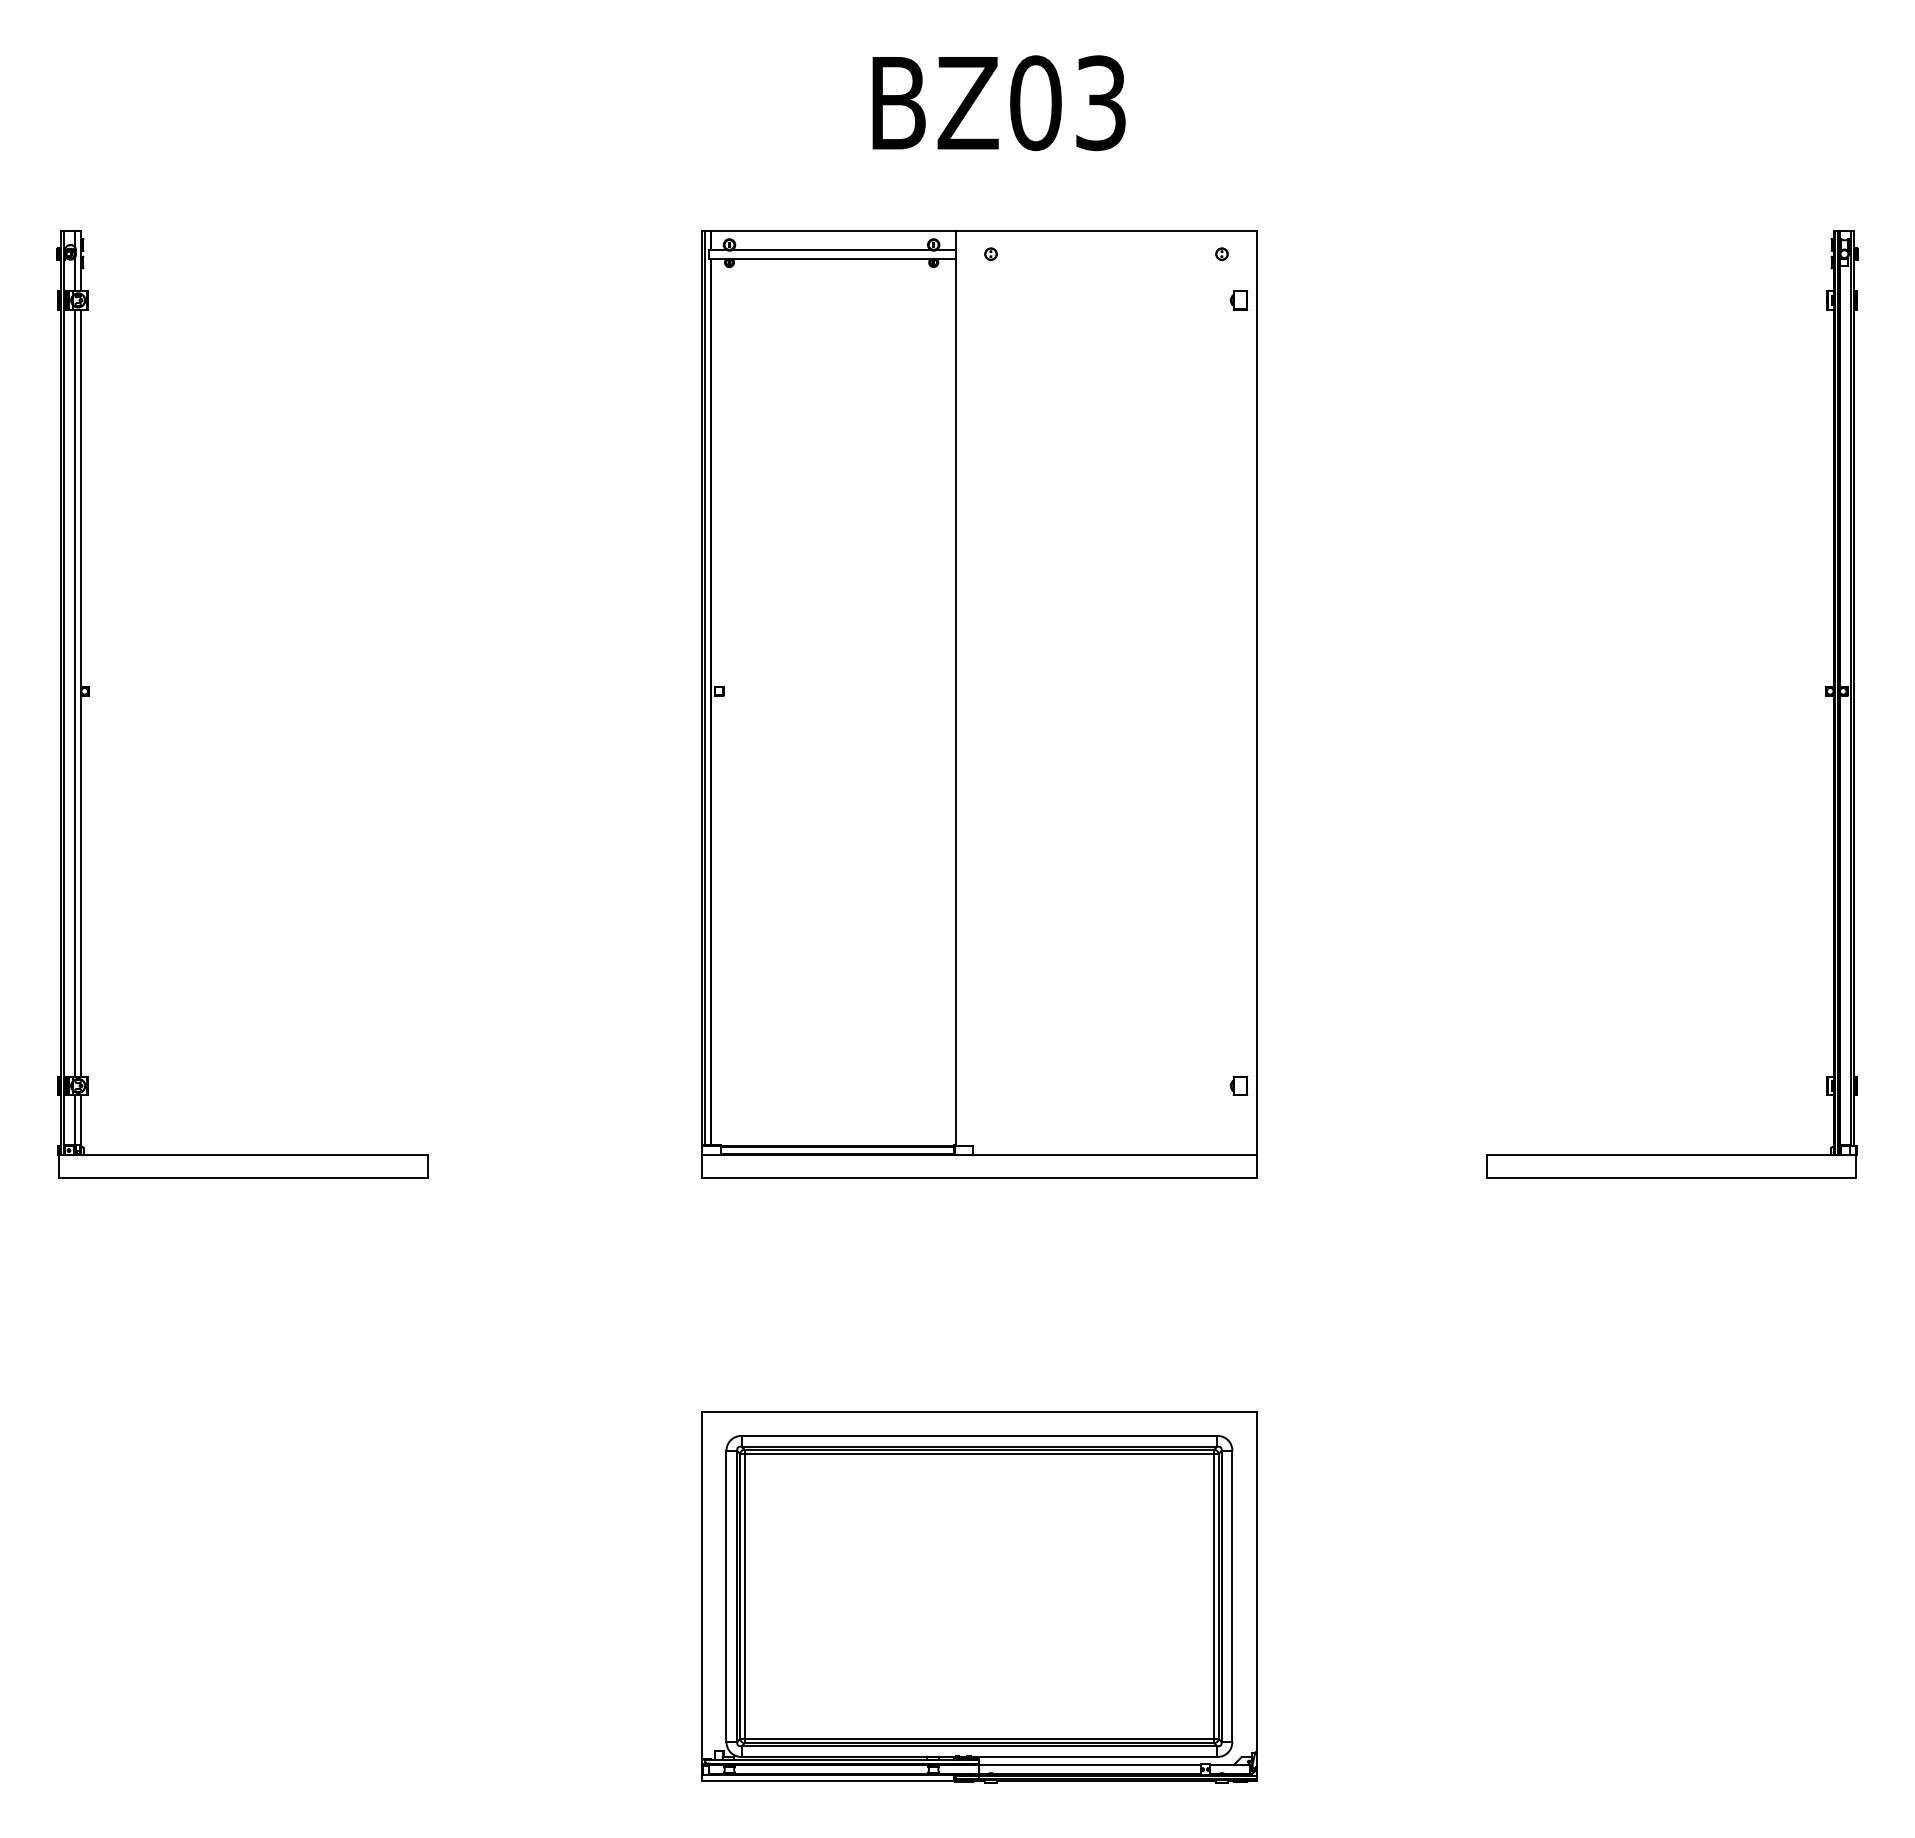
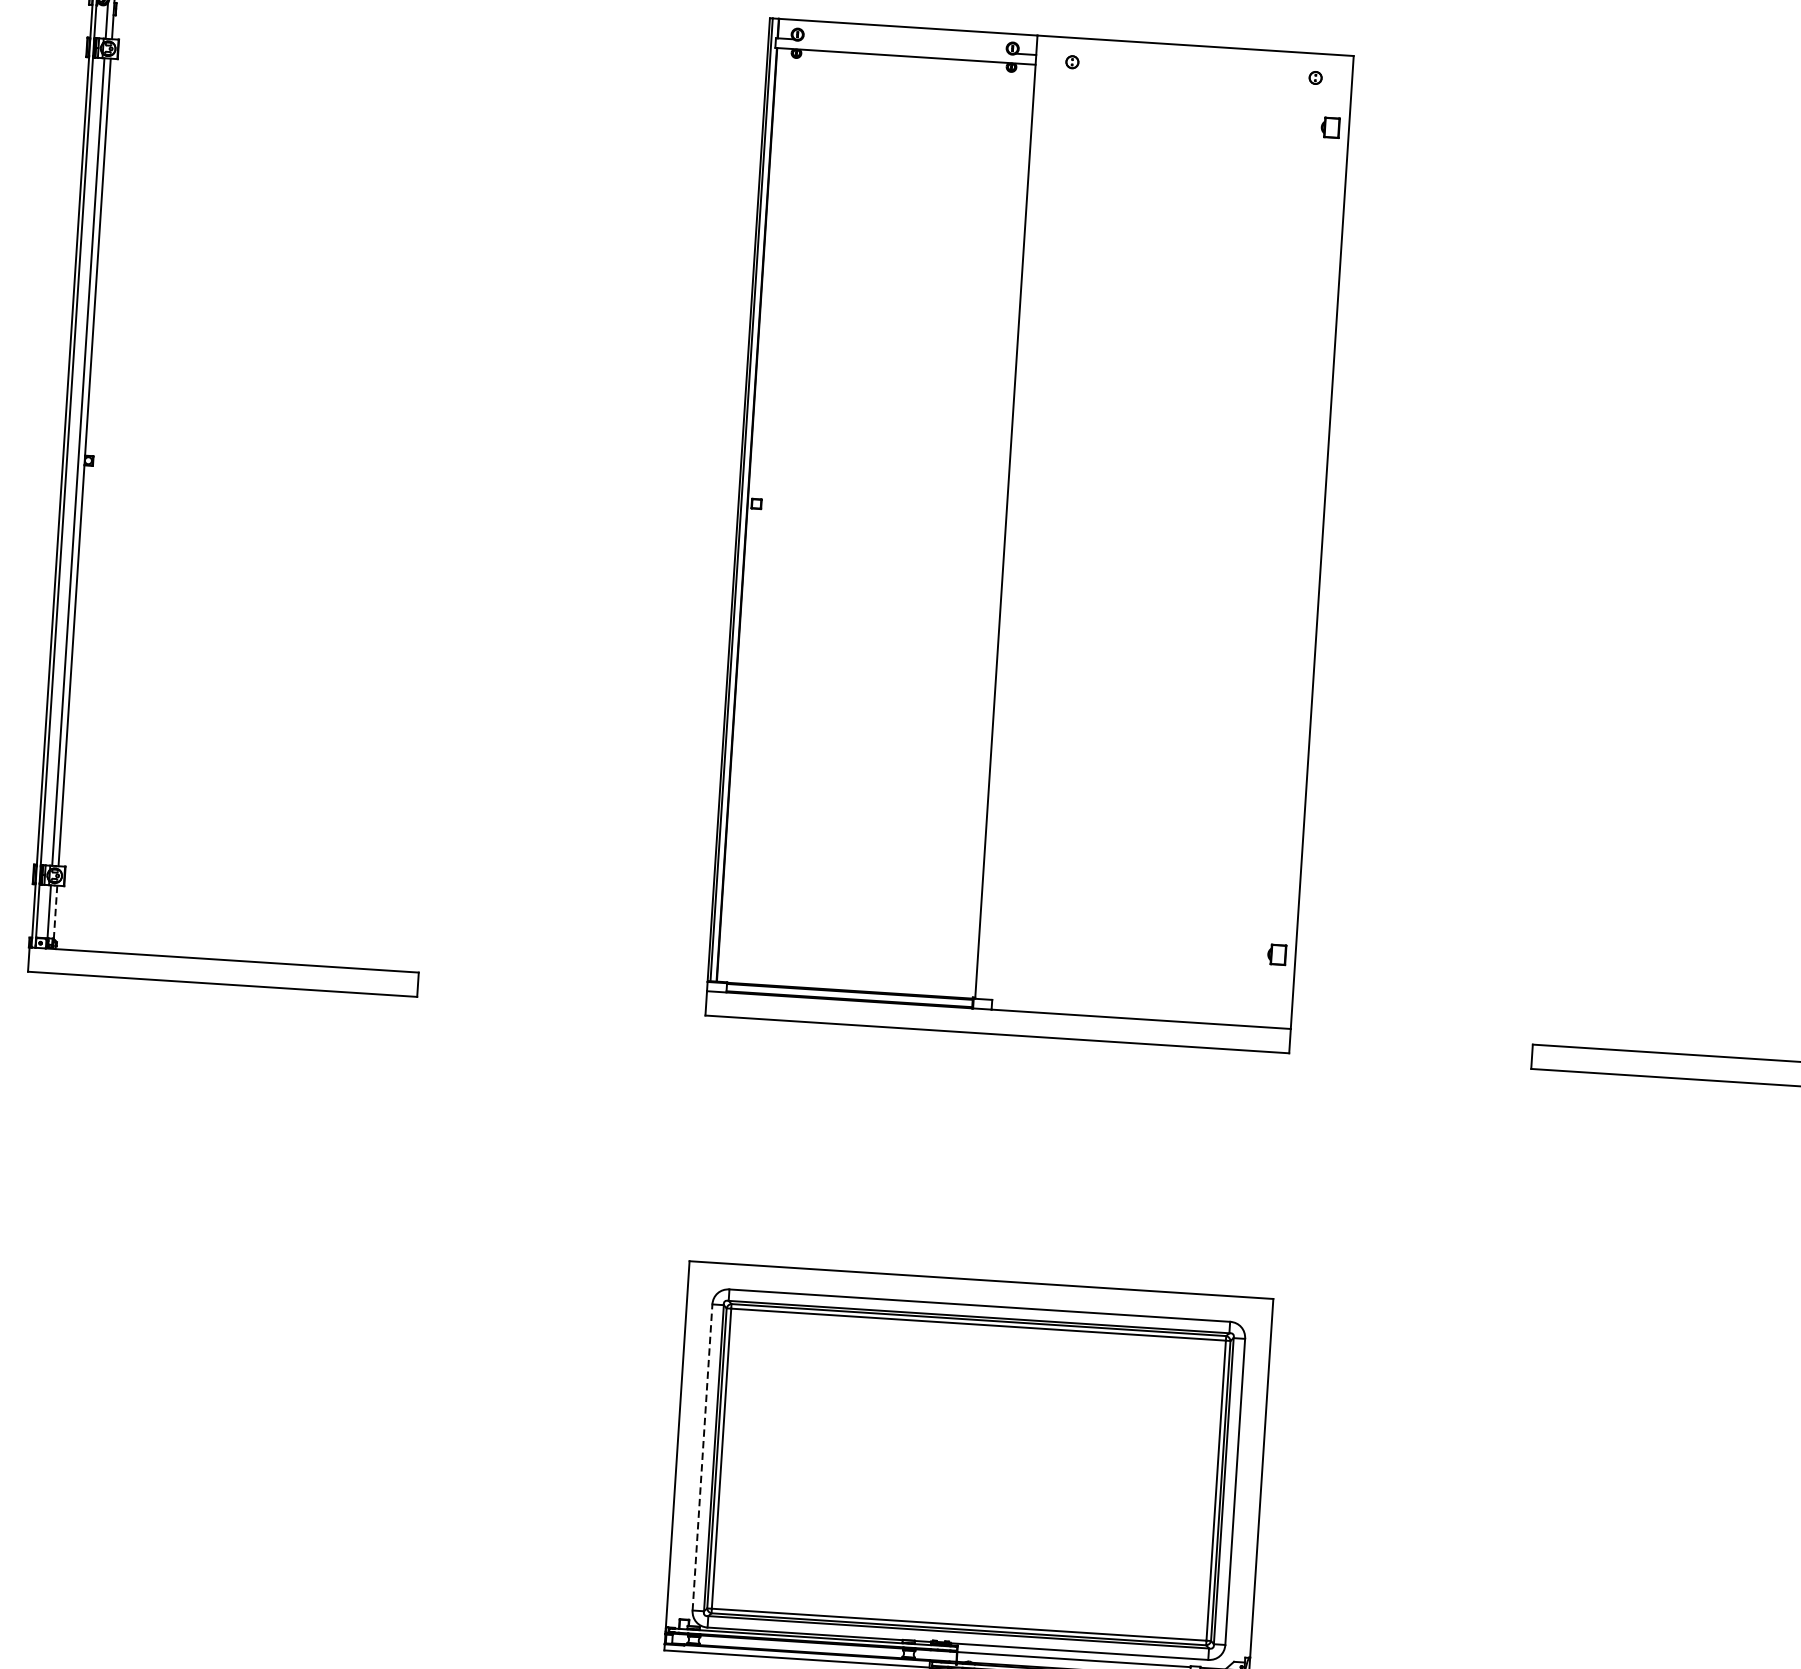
line: (831, 249) -> (904, 46), removed
line: (81, 1120) -> (55, 912), solid -> dashed
line: (726, 1595) -> (702, 1456), solid -> dashed

